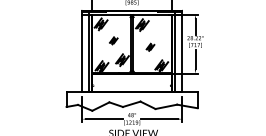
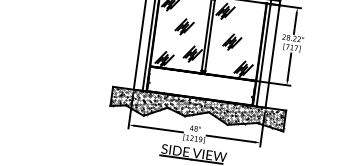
part: (113, 40) -> (184, 26), size x1.67
part: (150, 47) -> (232, 42), size x1.67
hatch: (131, 101) -> (197, 110), added

